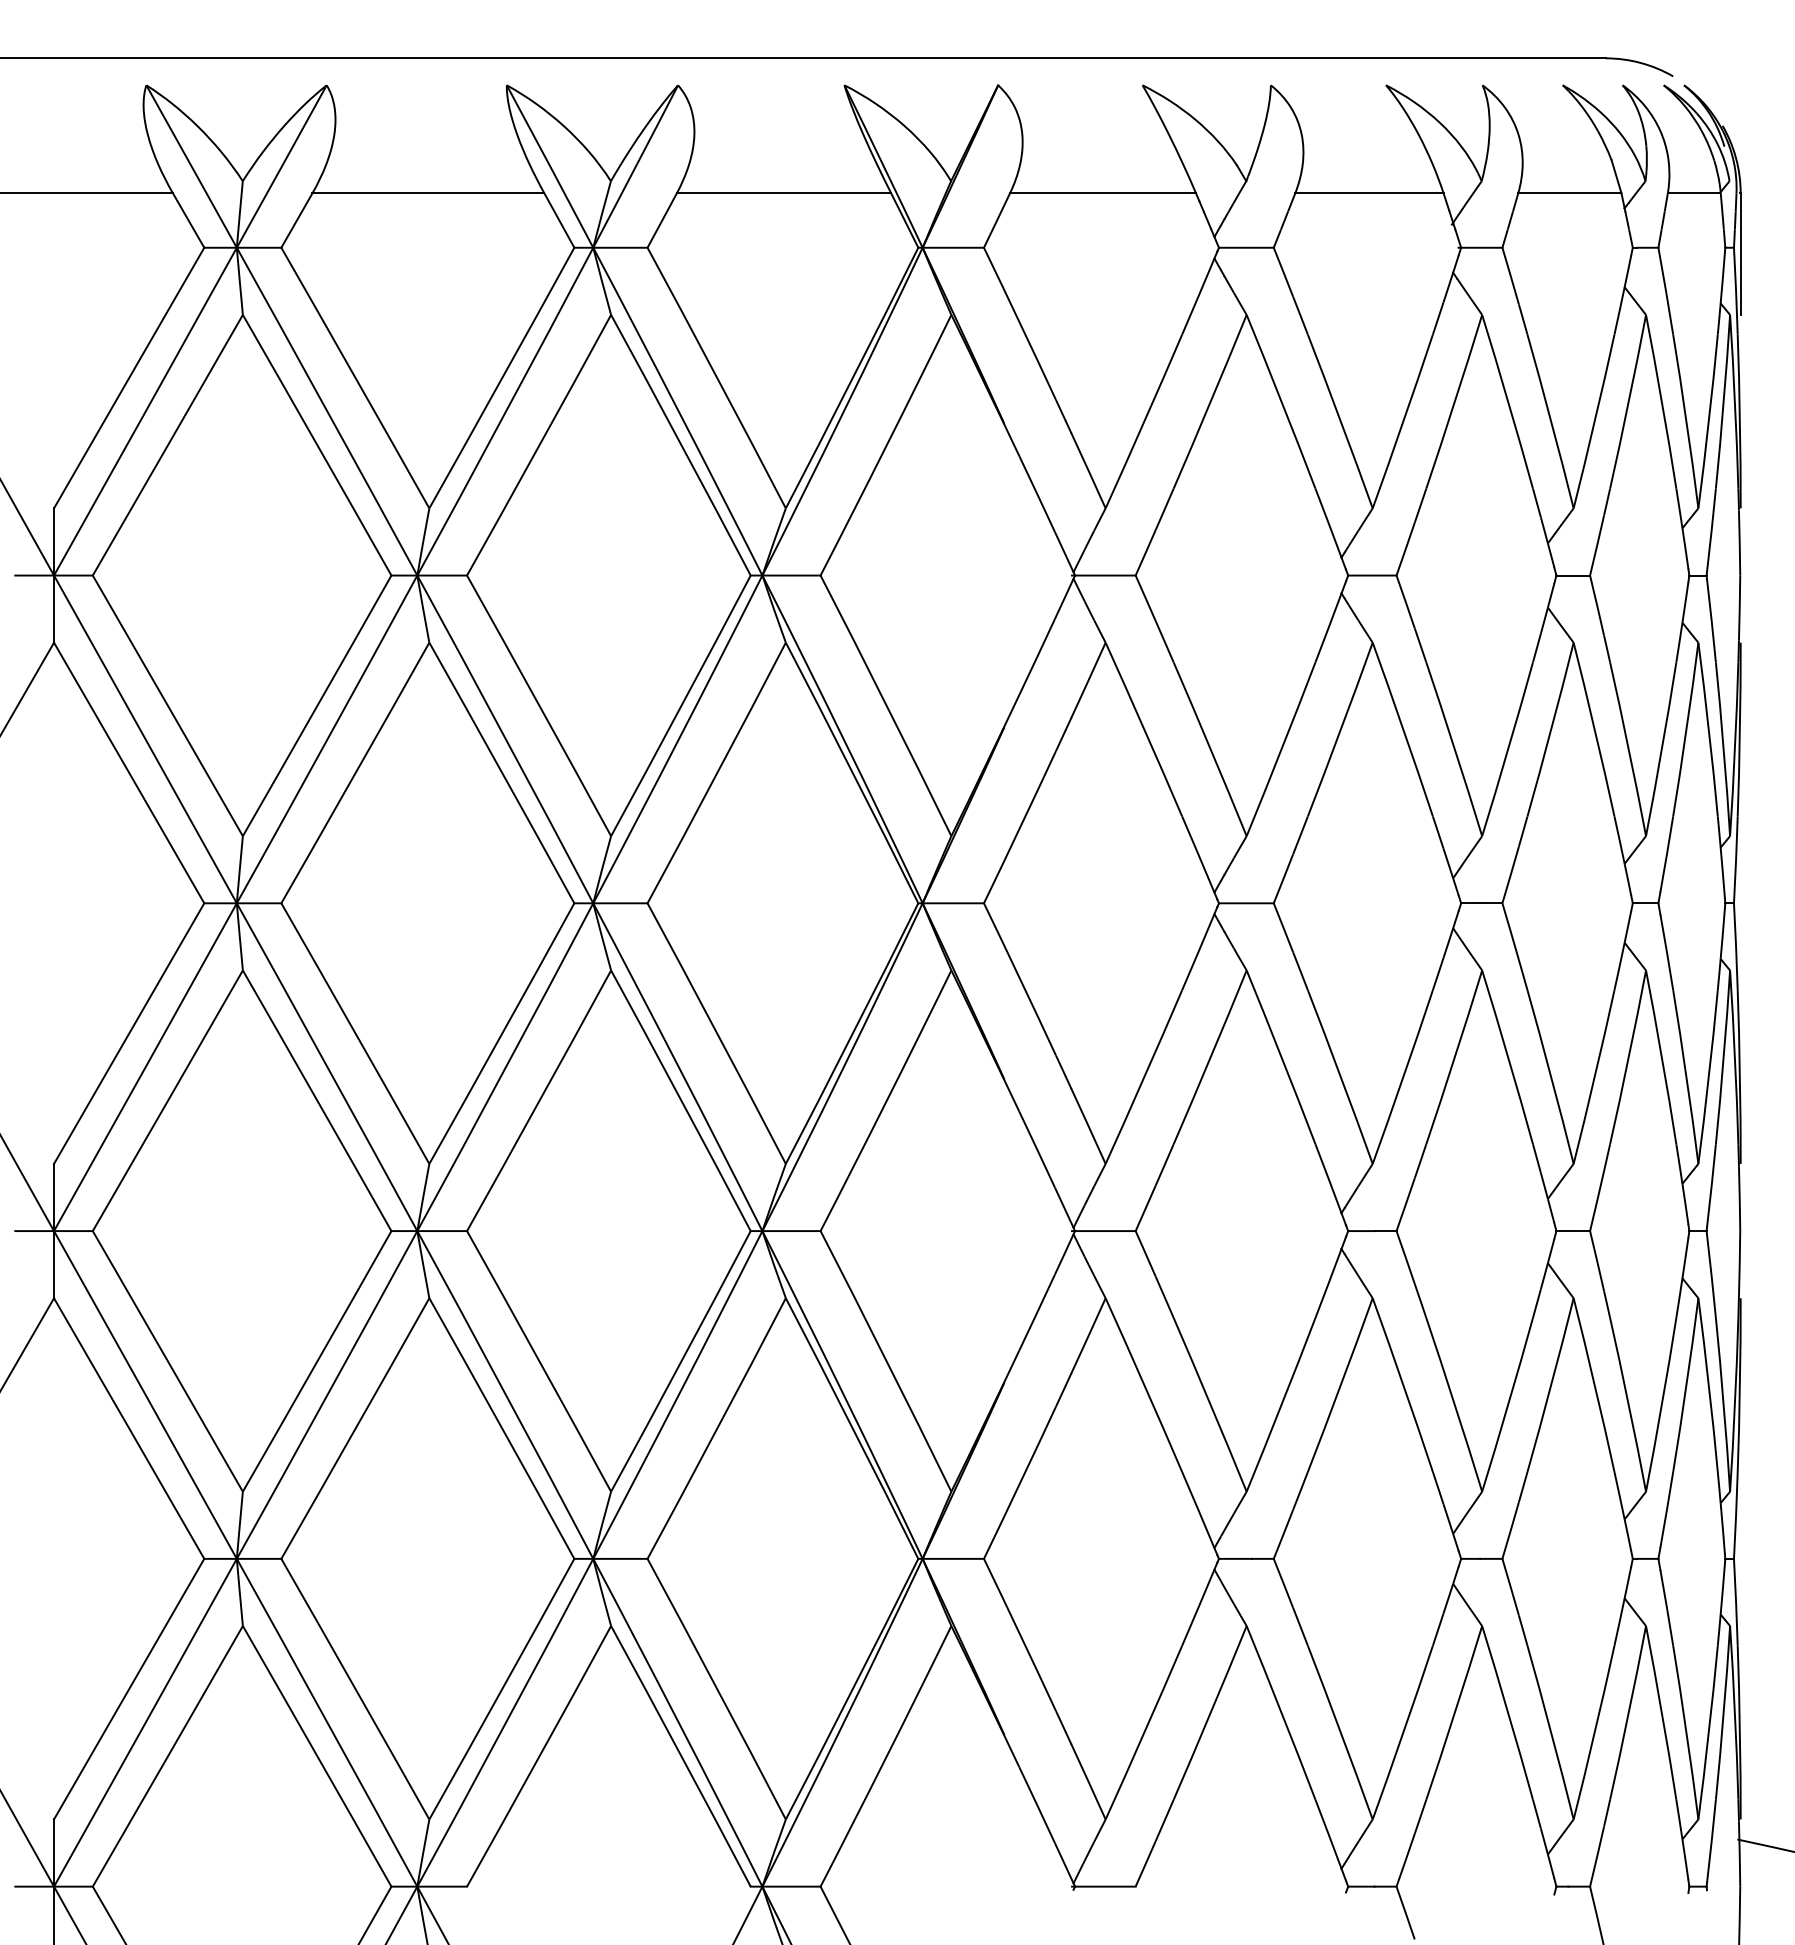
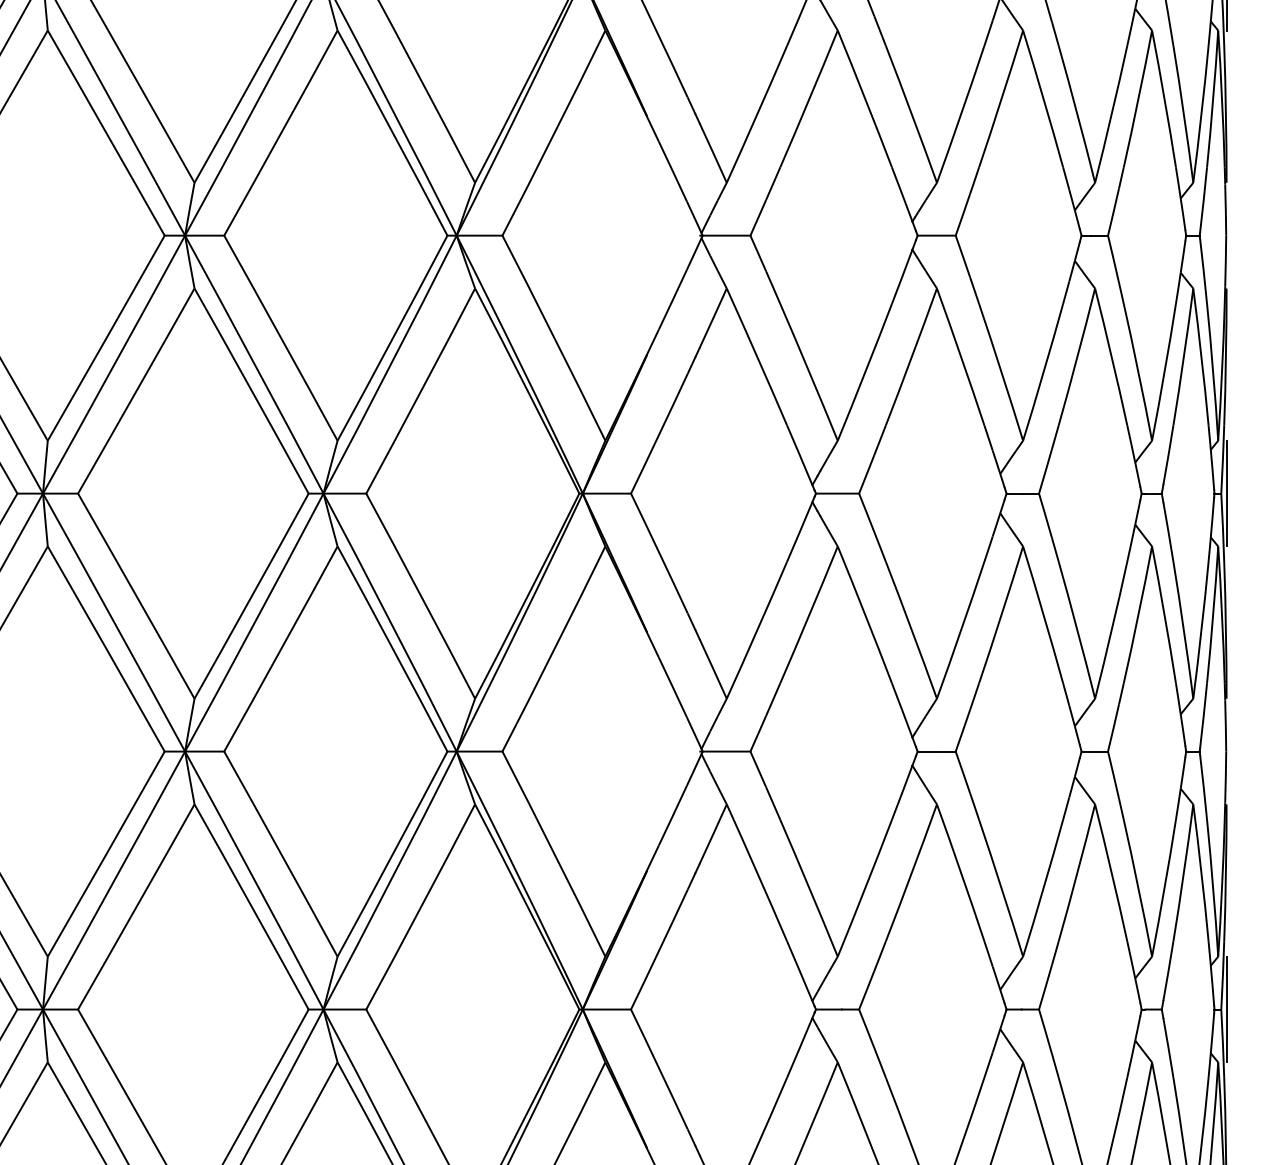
line: (1740, 903) -> (1226, 493), added
line: (1740, 1558) -> (1226, 1009), added

